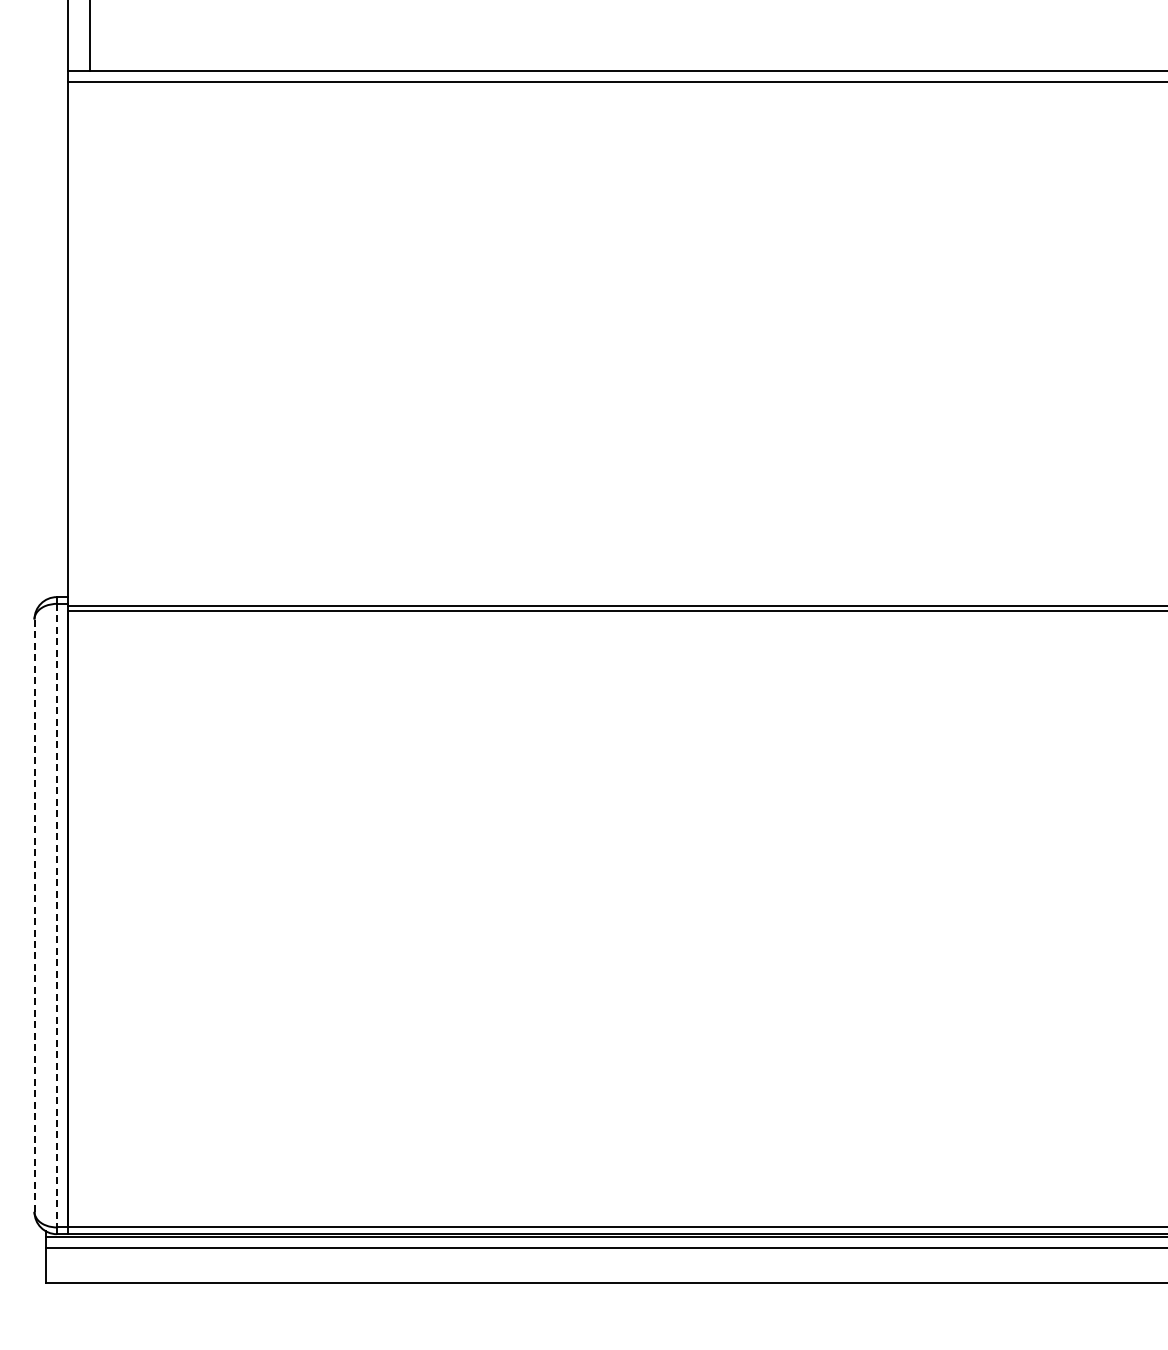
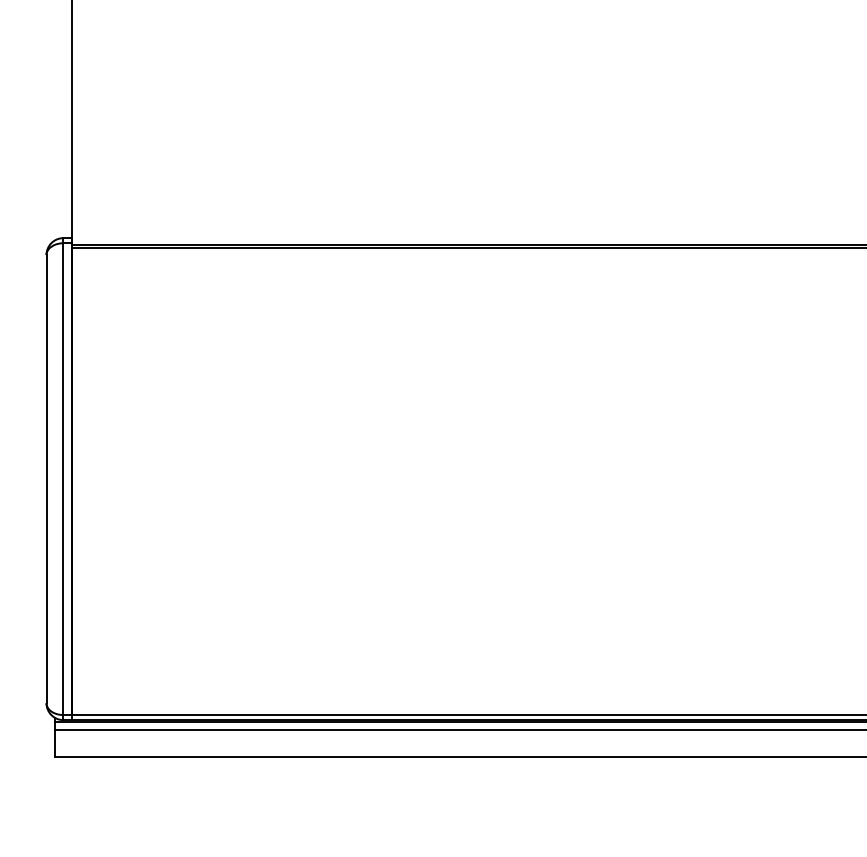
line: (34, 915) -> (46, 479), dashed -> solid
line: (56, 915) -> (63, 479), dashed -> solid

